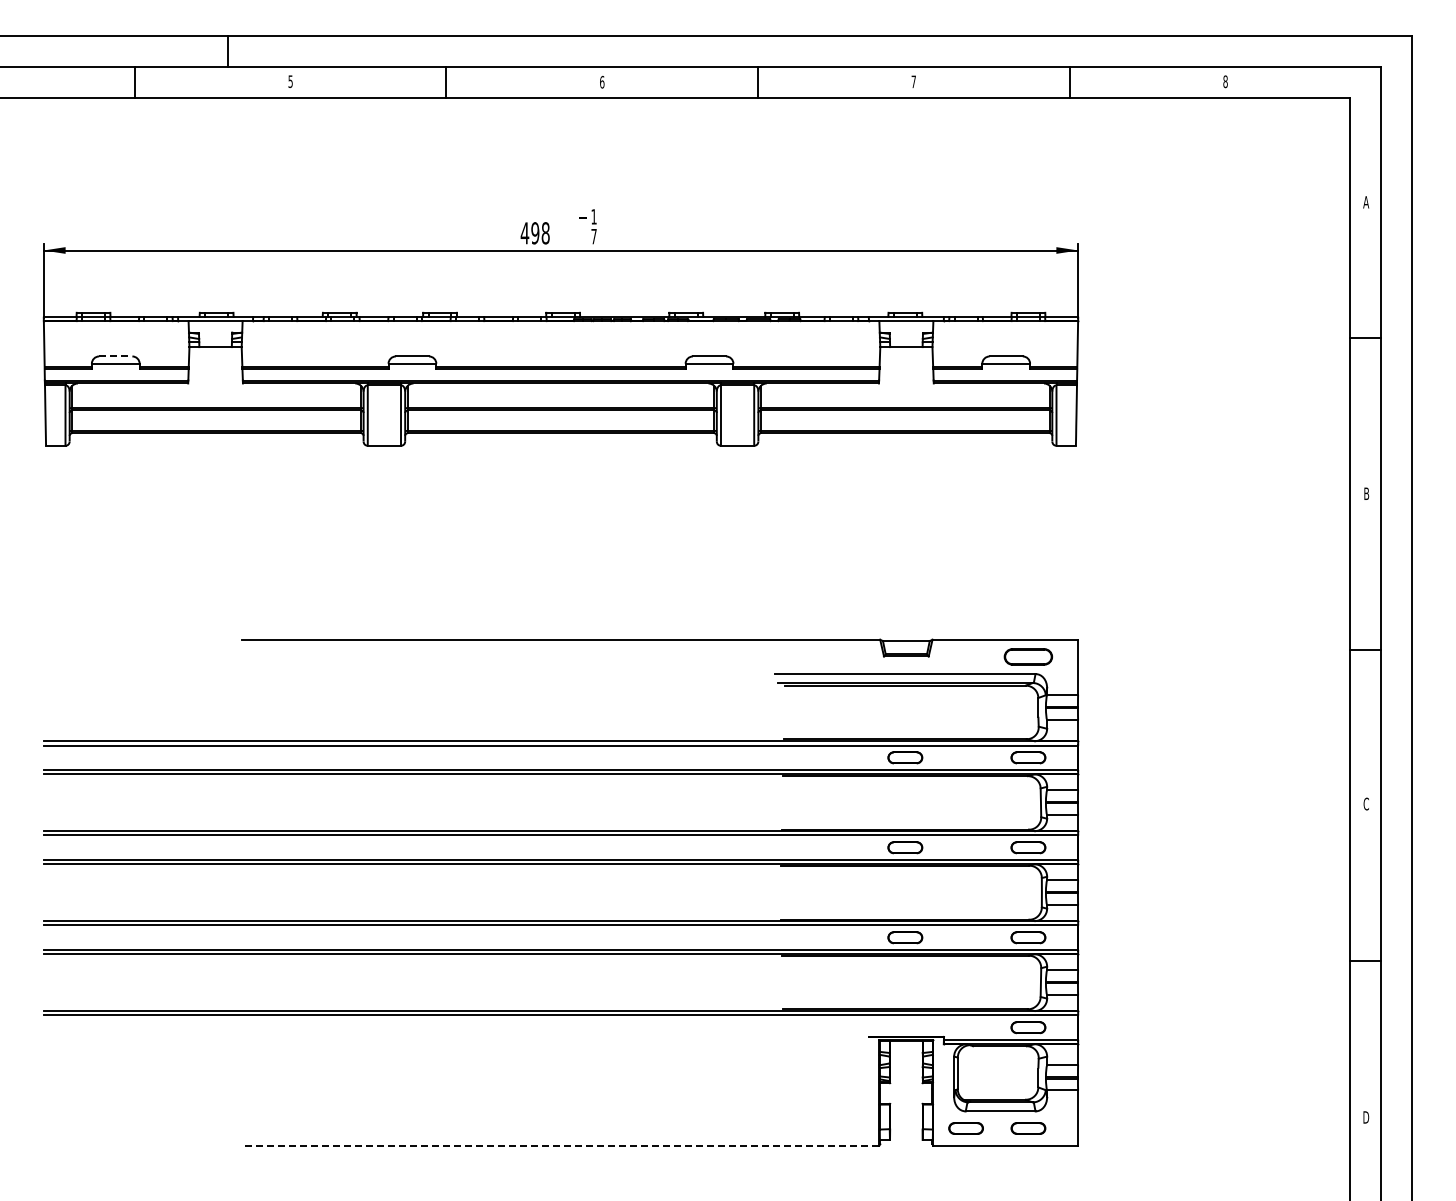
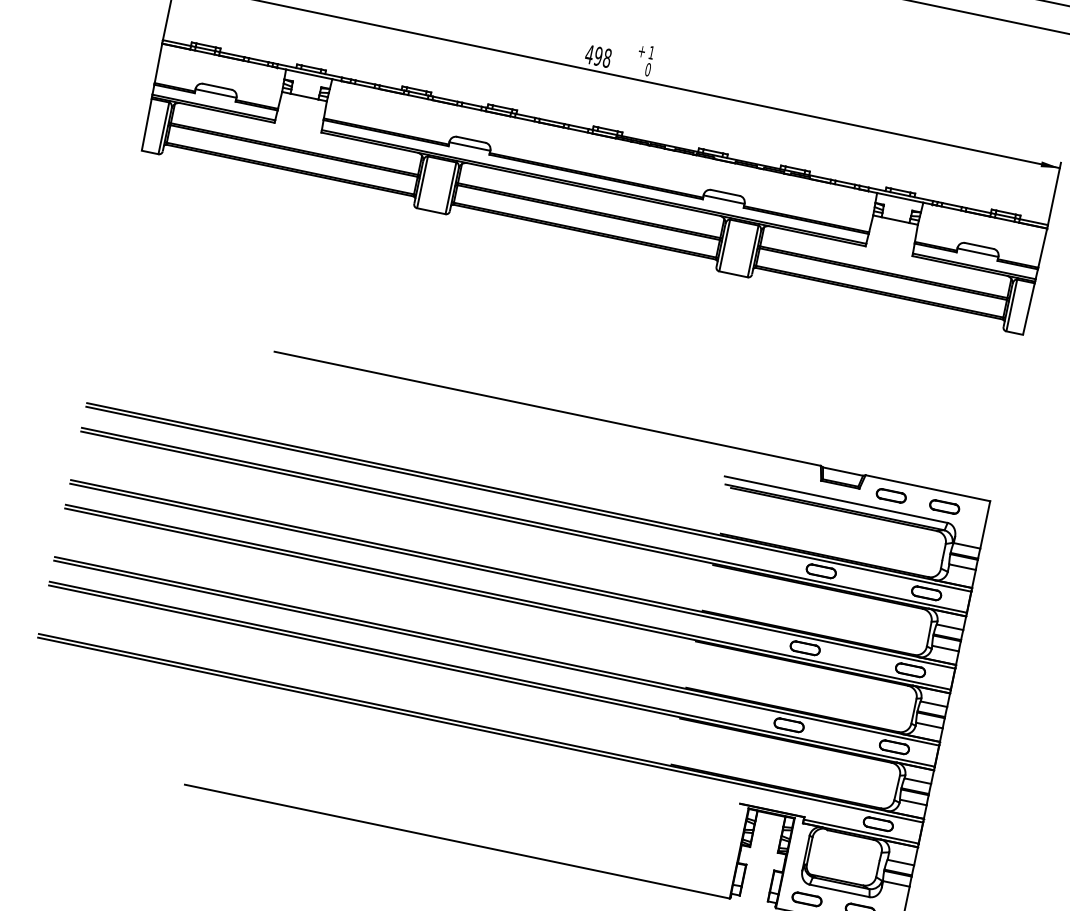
text: (593, 236) -> (647, 69), 7 -> 0
line: (115, 356) -> (217, 86), dashed -> solid
part: (965, 656) -> (890, 495), added
part: (1028, 656) -> (944, 506), size x0.71
line: (560, 1145) -> (456, 841), dashed -> solid

